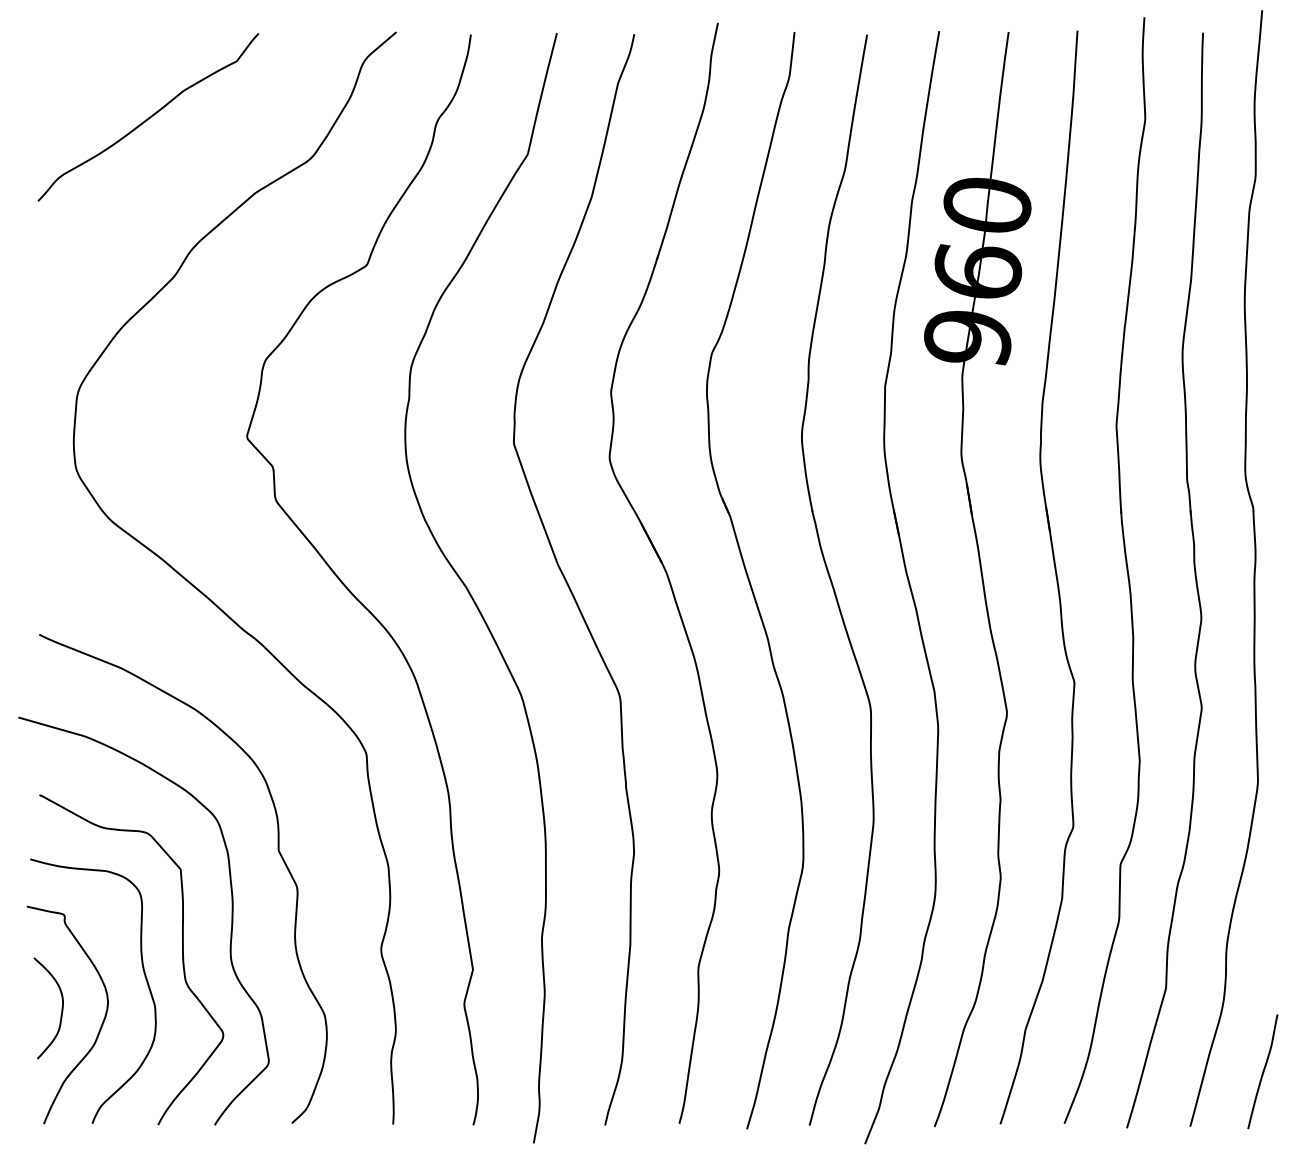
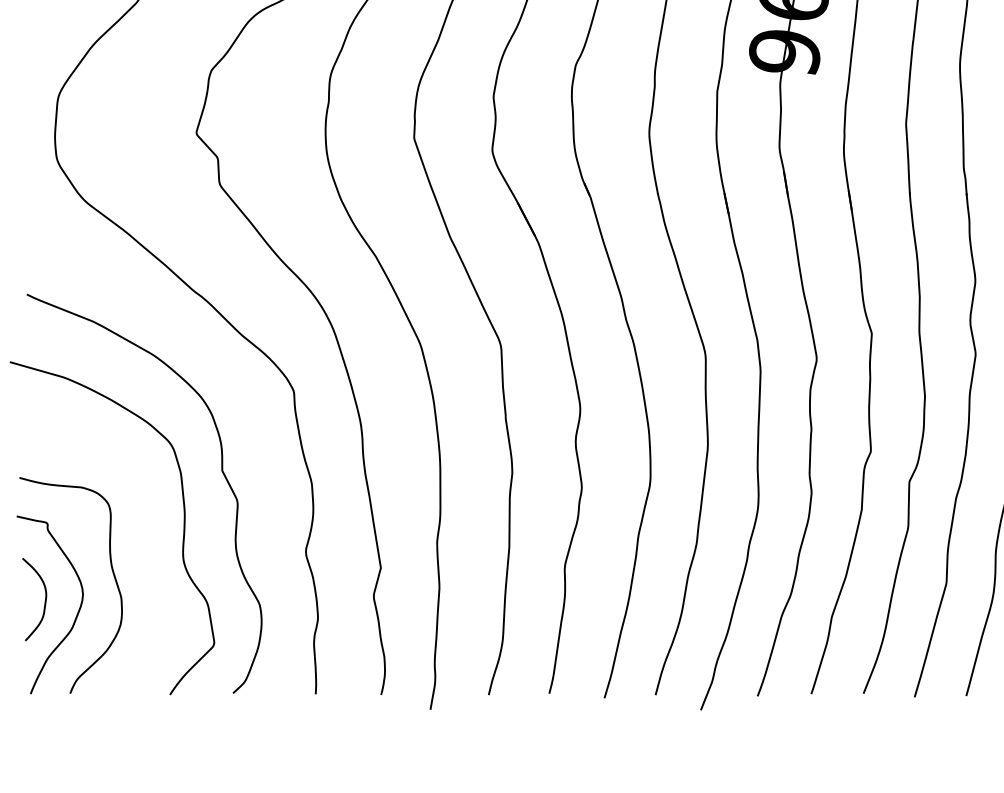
curve: (182, 959) -> (143, 559), removed

